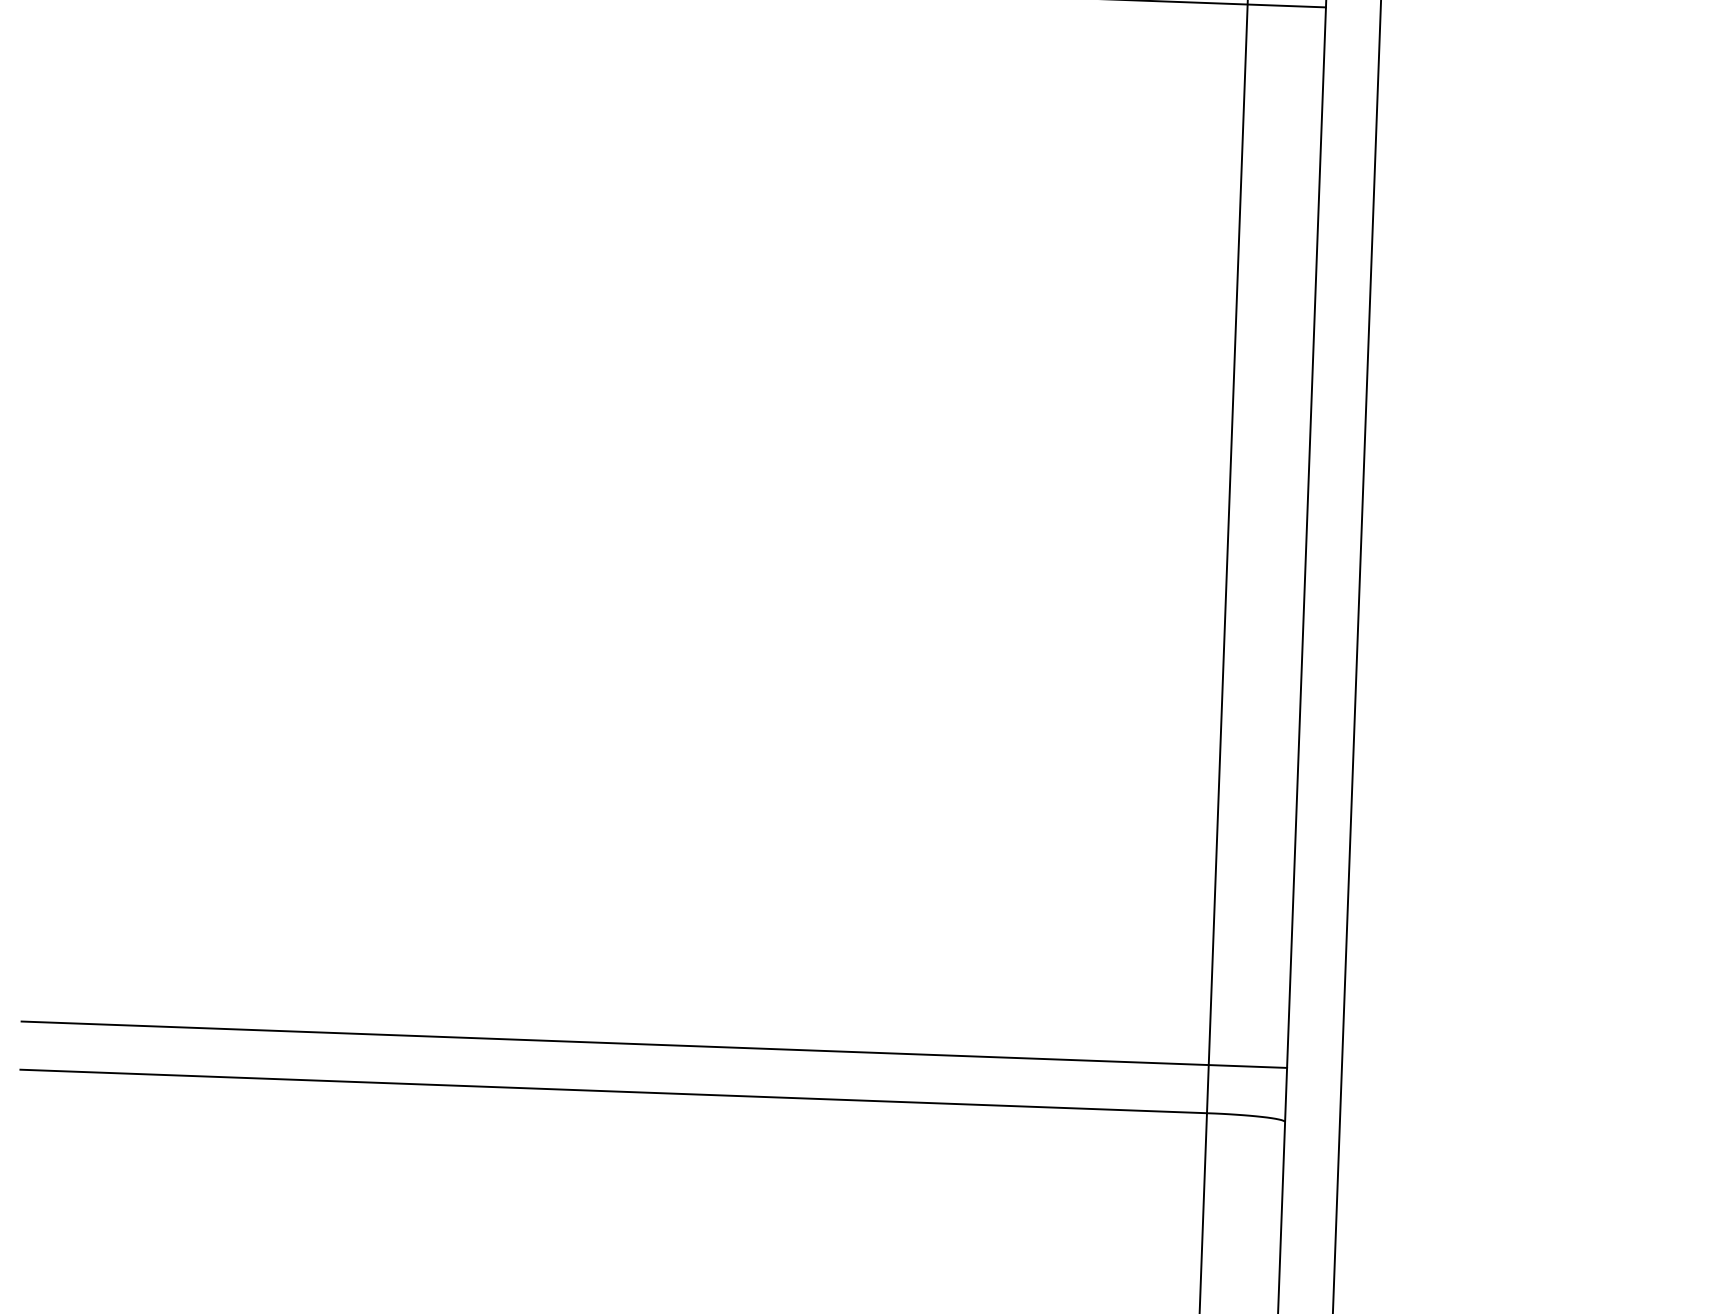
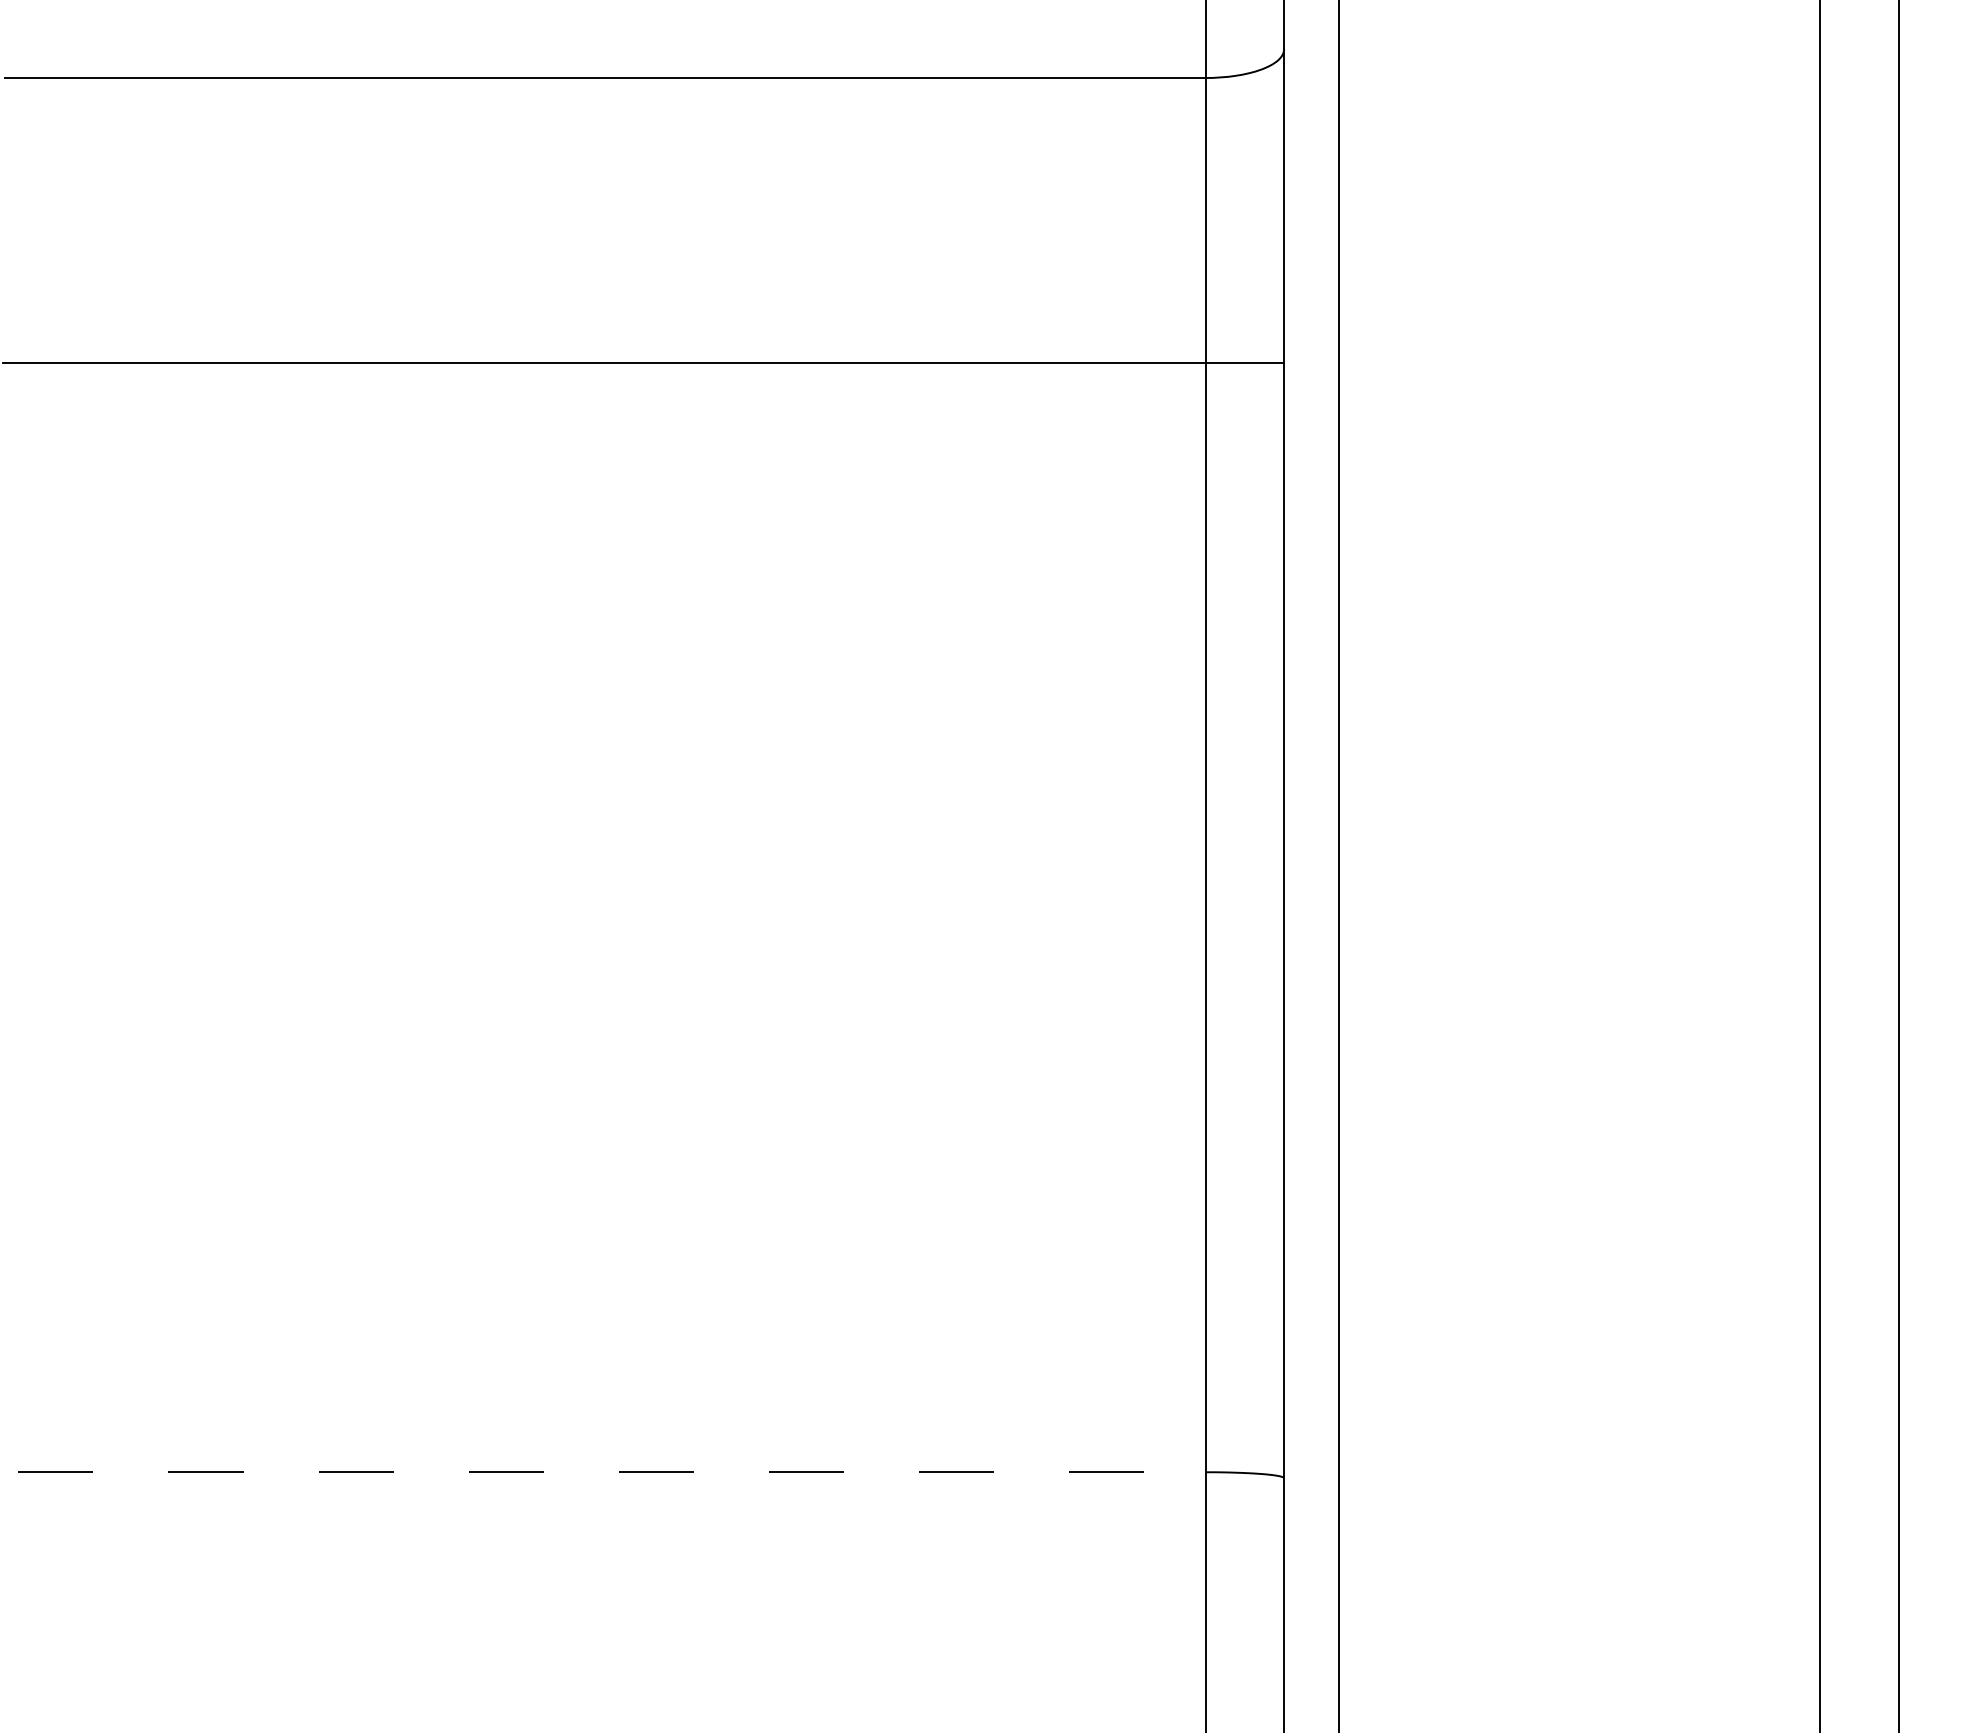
line: (653, 1045) -> (650, 1424), removed
line: (614, 1091) -> (612, 1472), solid -> dashed

